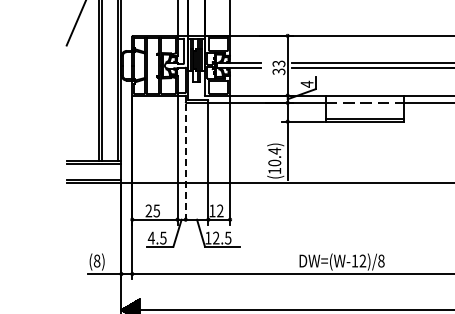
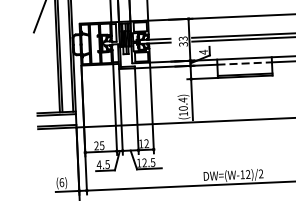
line: (185, 164) -> (120, 112), dashed -> solid
text: (96, 260) -> (61, 182), (8) -> (6)
text: (381, 260) -> (261, 173), DW=(W-12)/8 -> DW=(W-12)/2

